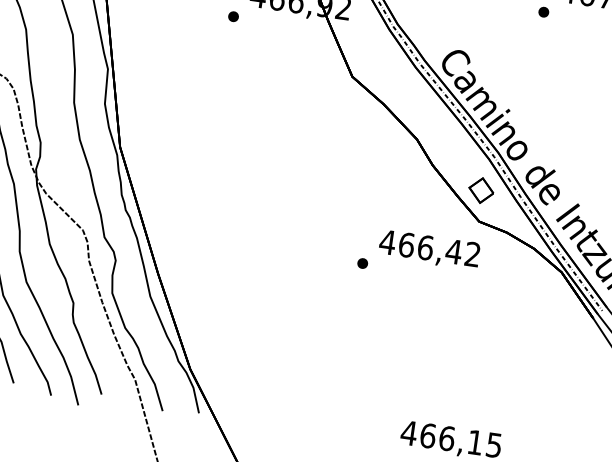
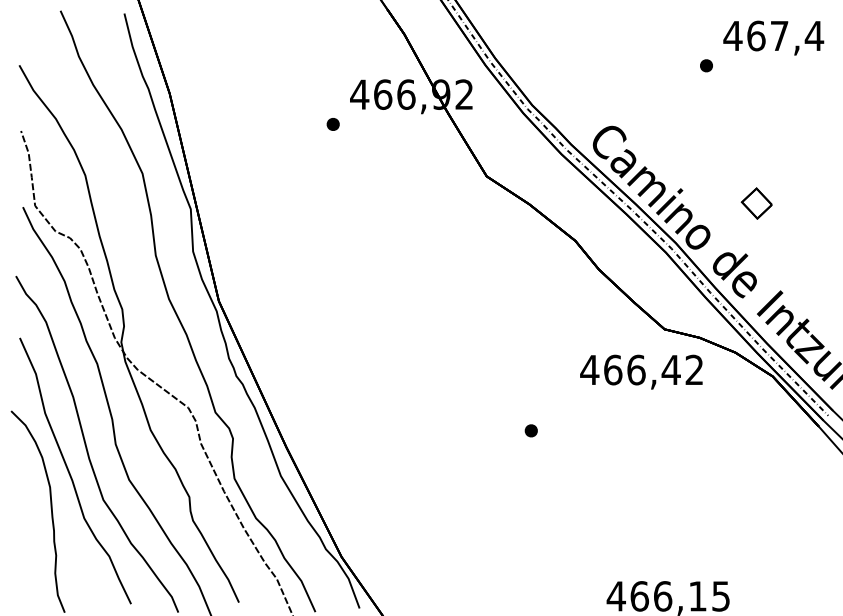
part: (481, 190) -> (756, 203), moved
text: (429, 249) -> (641, 371), moved
part: (362, 263) -> (530, 430), moved

